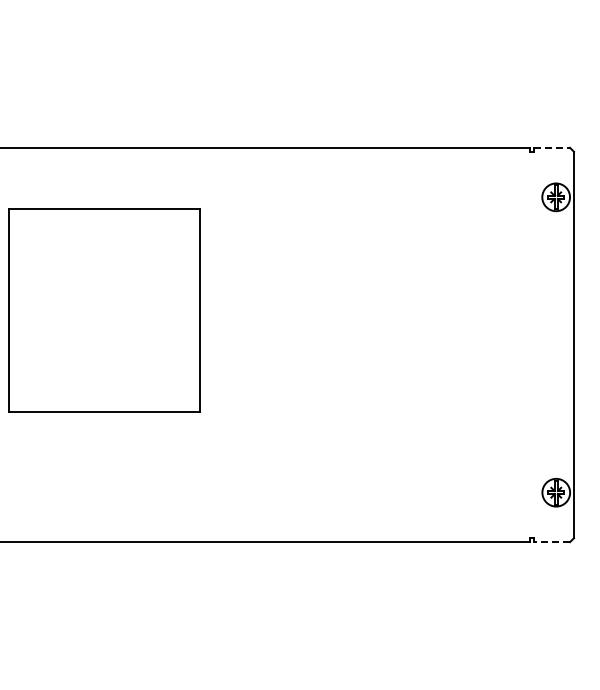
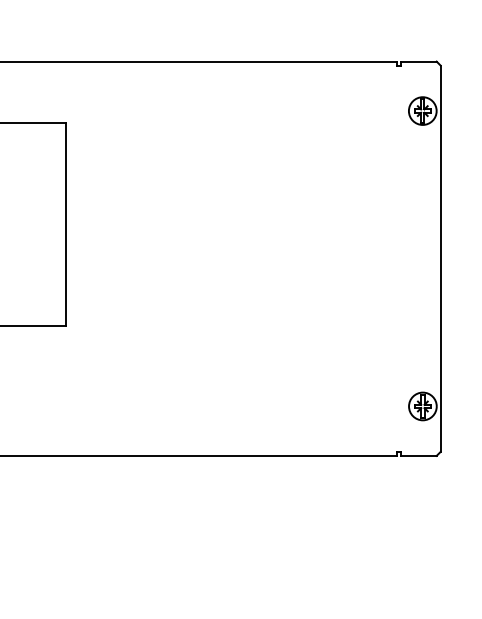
line: (552, 147) -> (419, 61), dashed -> solid
line: (552, 542) -> (419, 456), dashed -> solid

